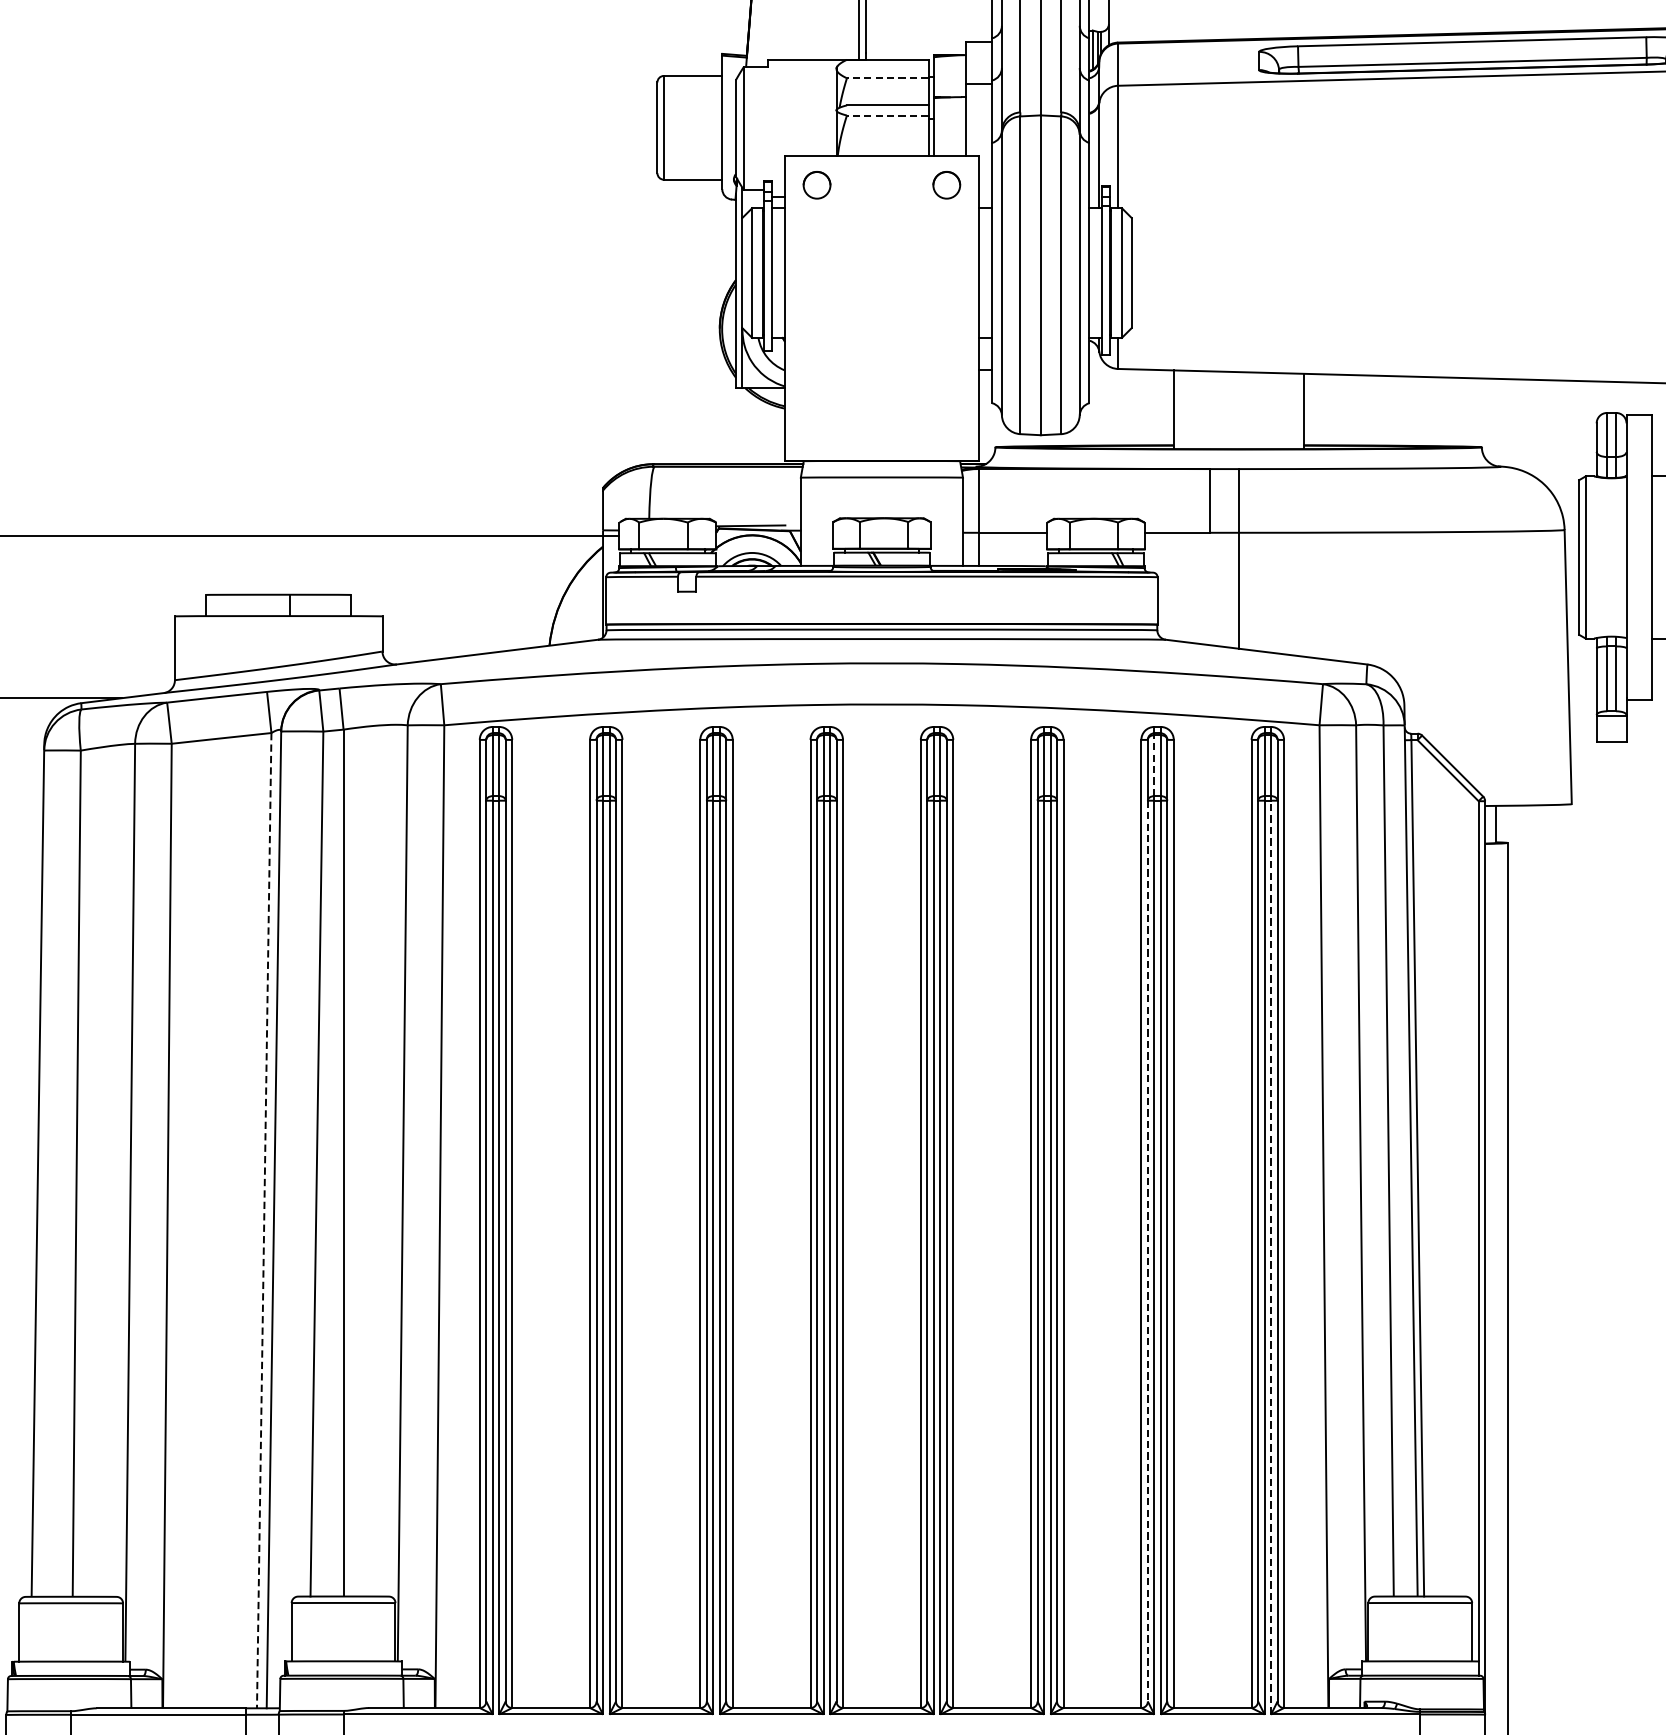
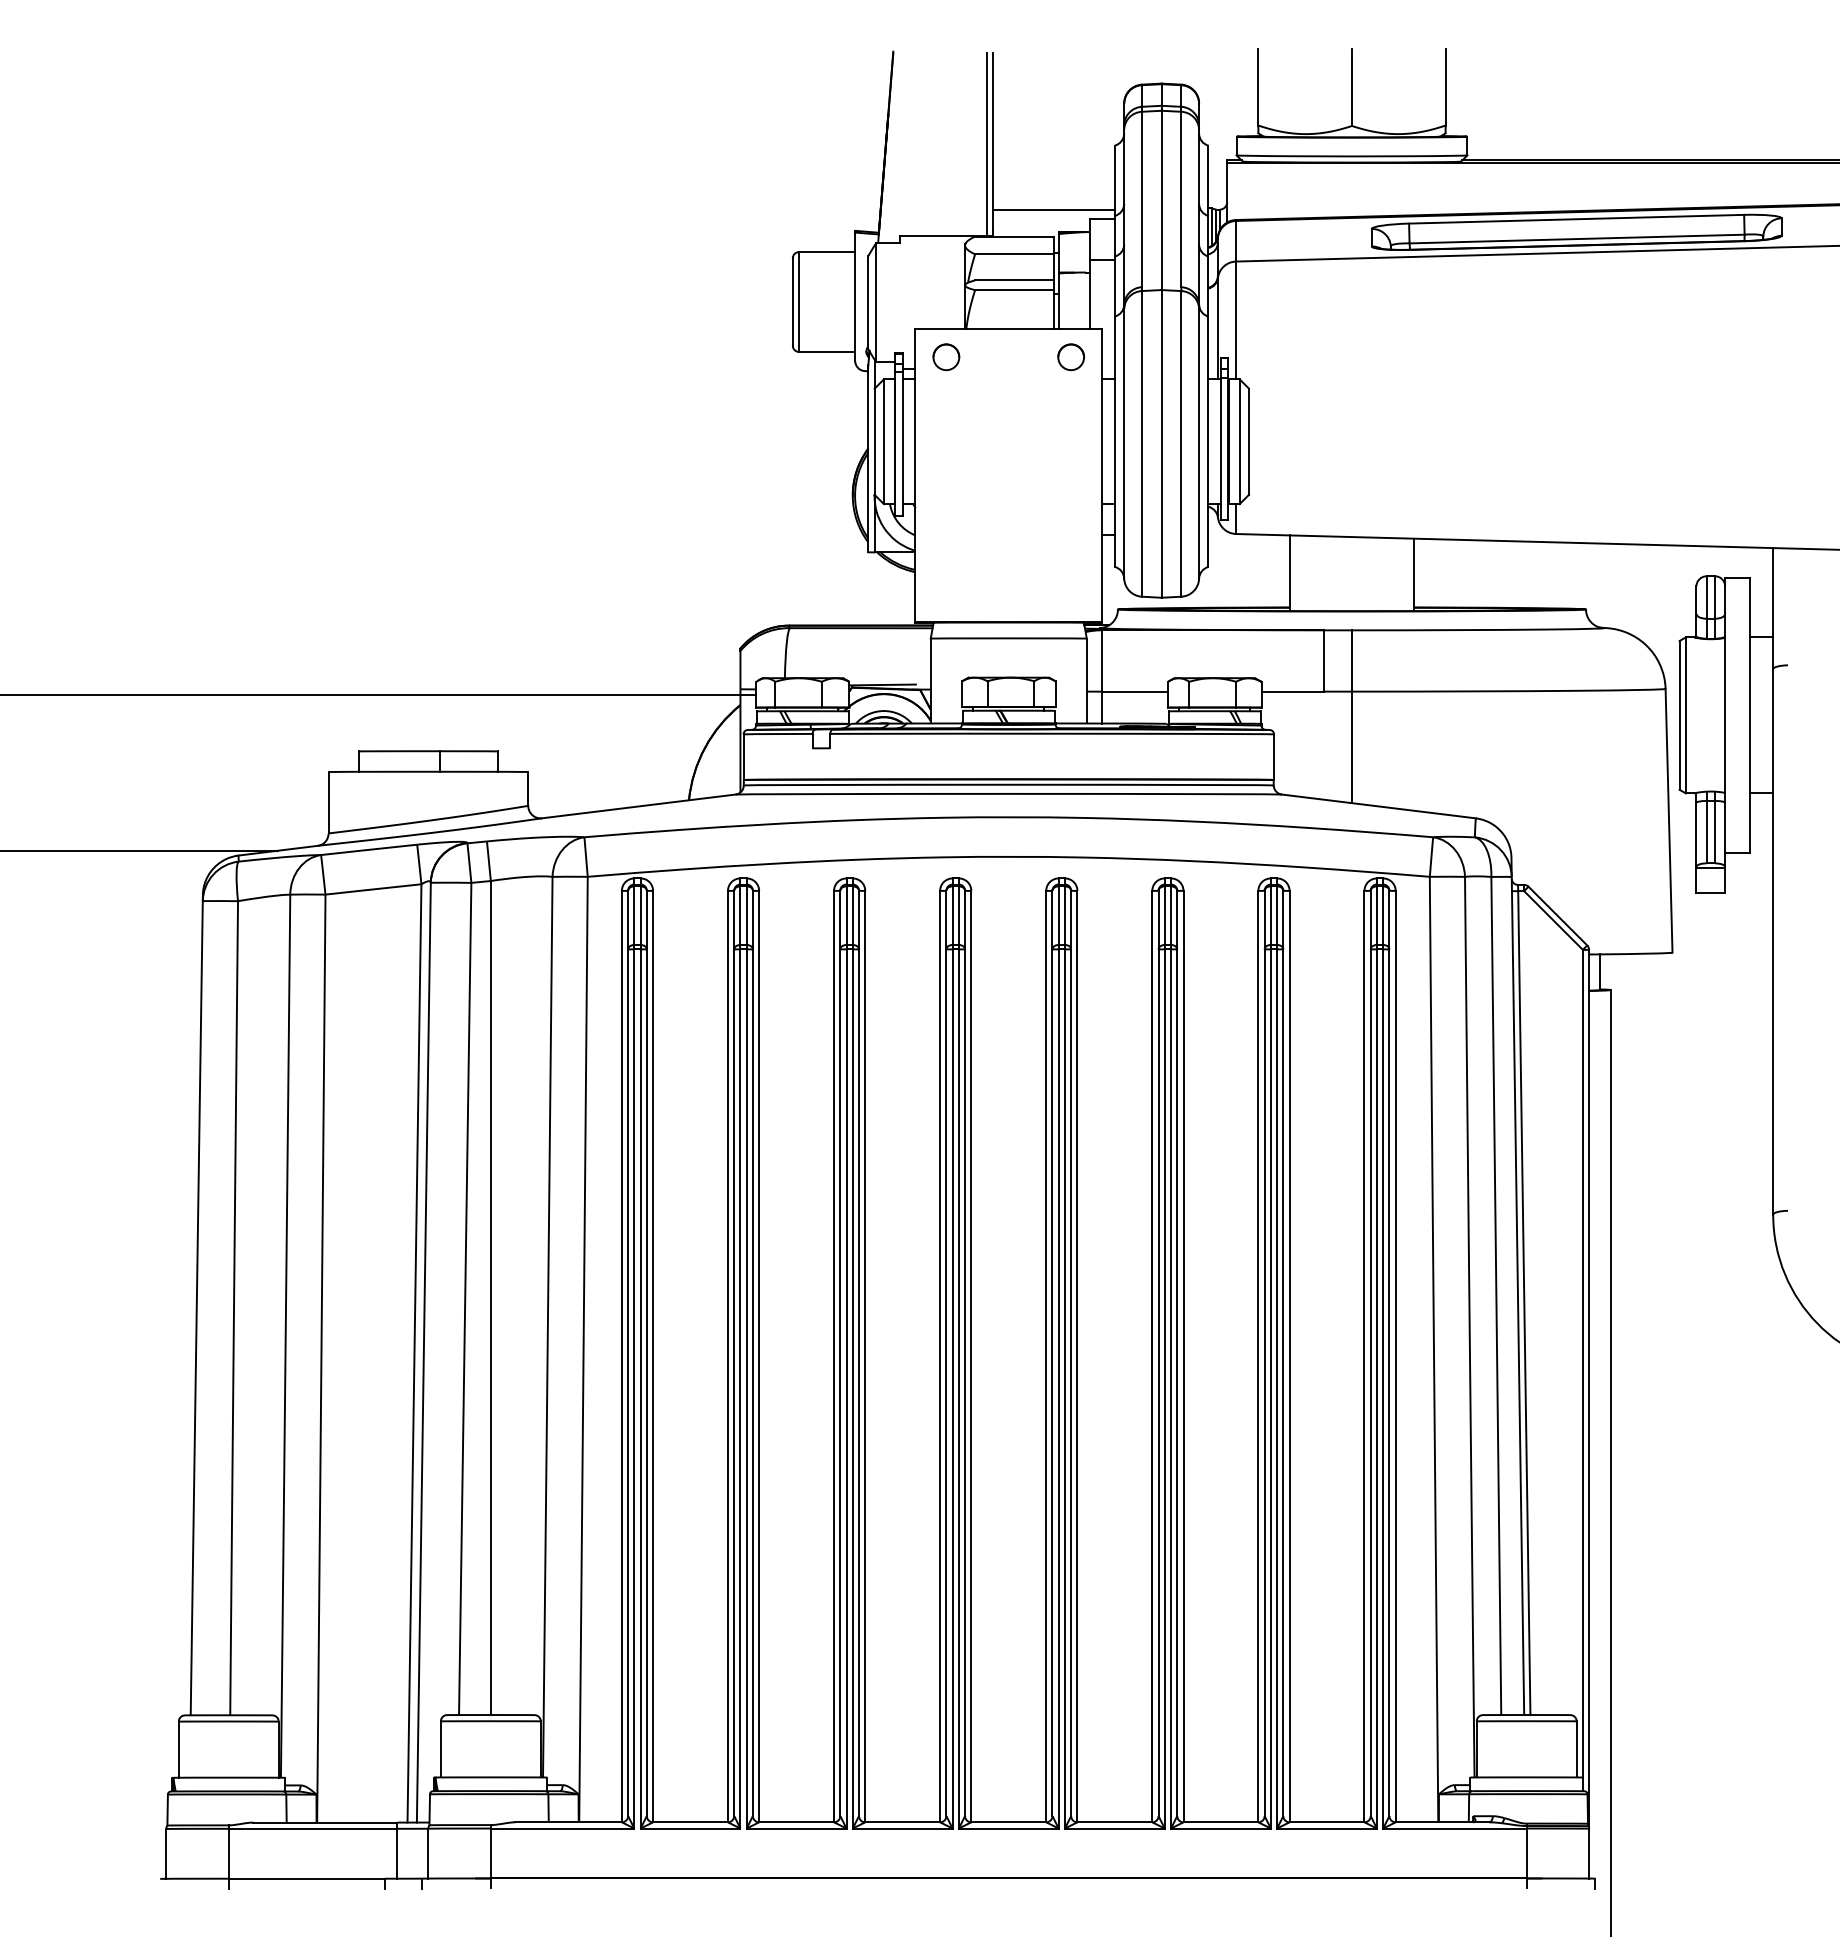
line: (928, 31) -> (1053, 209), added
line: (886, 78) -> (1013, 254), dashed -> solid
line: (886, 115) -> (1013, 290), dashed -> solid
line: (1153, 765) -> (1270, 915), dashed -> solid
line: (264, 1220) -> (414, 1353), dashed -> solid
line: (1147, 1251) -> (1264, 1383), dashed -> solid
line: (1271, 1257) -> (1383, 1388), dashed -> solid

